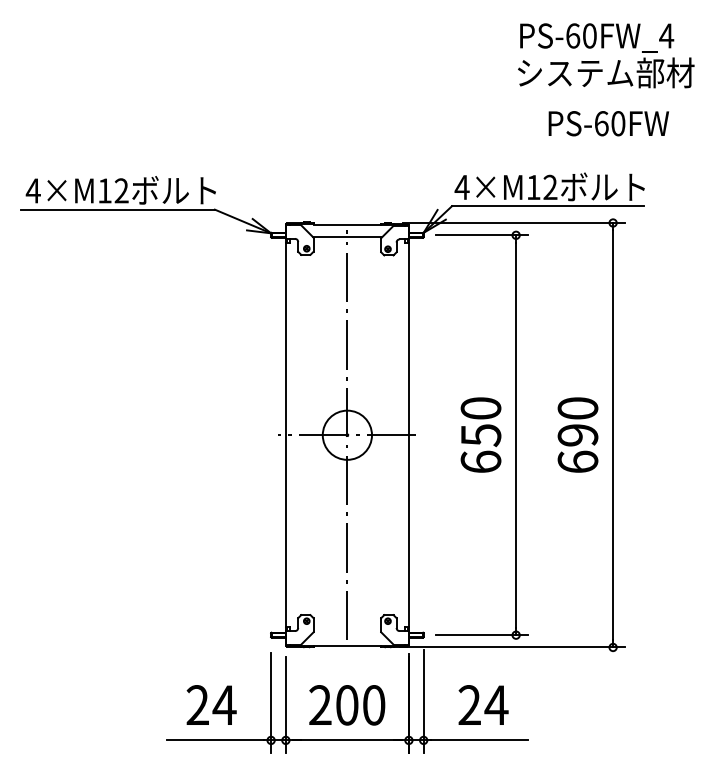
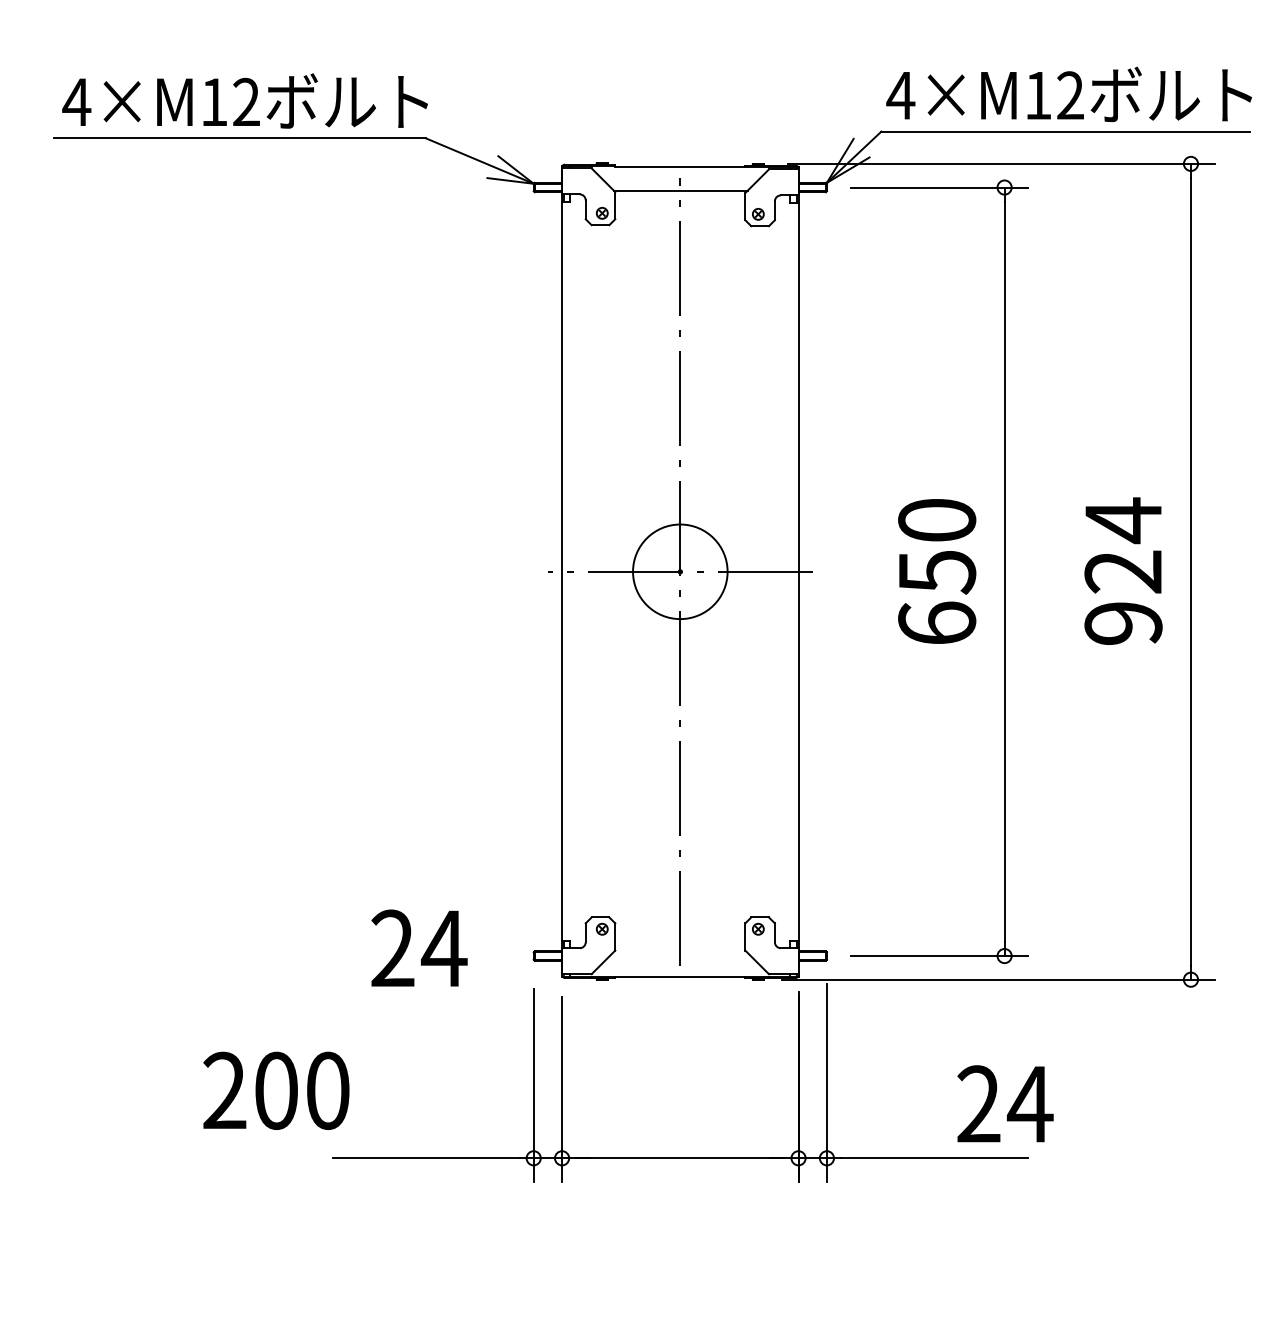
text: (577, 434) -> (1122, 570), 690 -> 924
text: (211, 704) -> (419, 947), moved
text: (483, 704) -> (1005, 1102), moved
text: (347, 705) -> (276, 1091), moved

